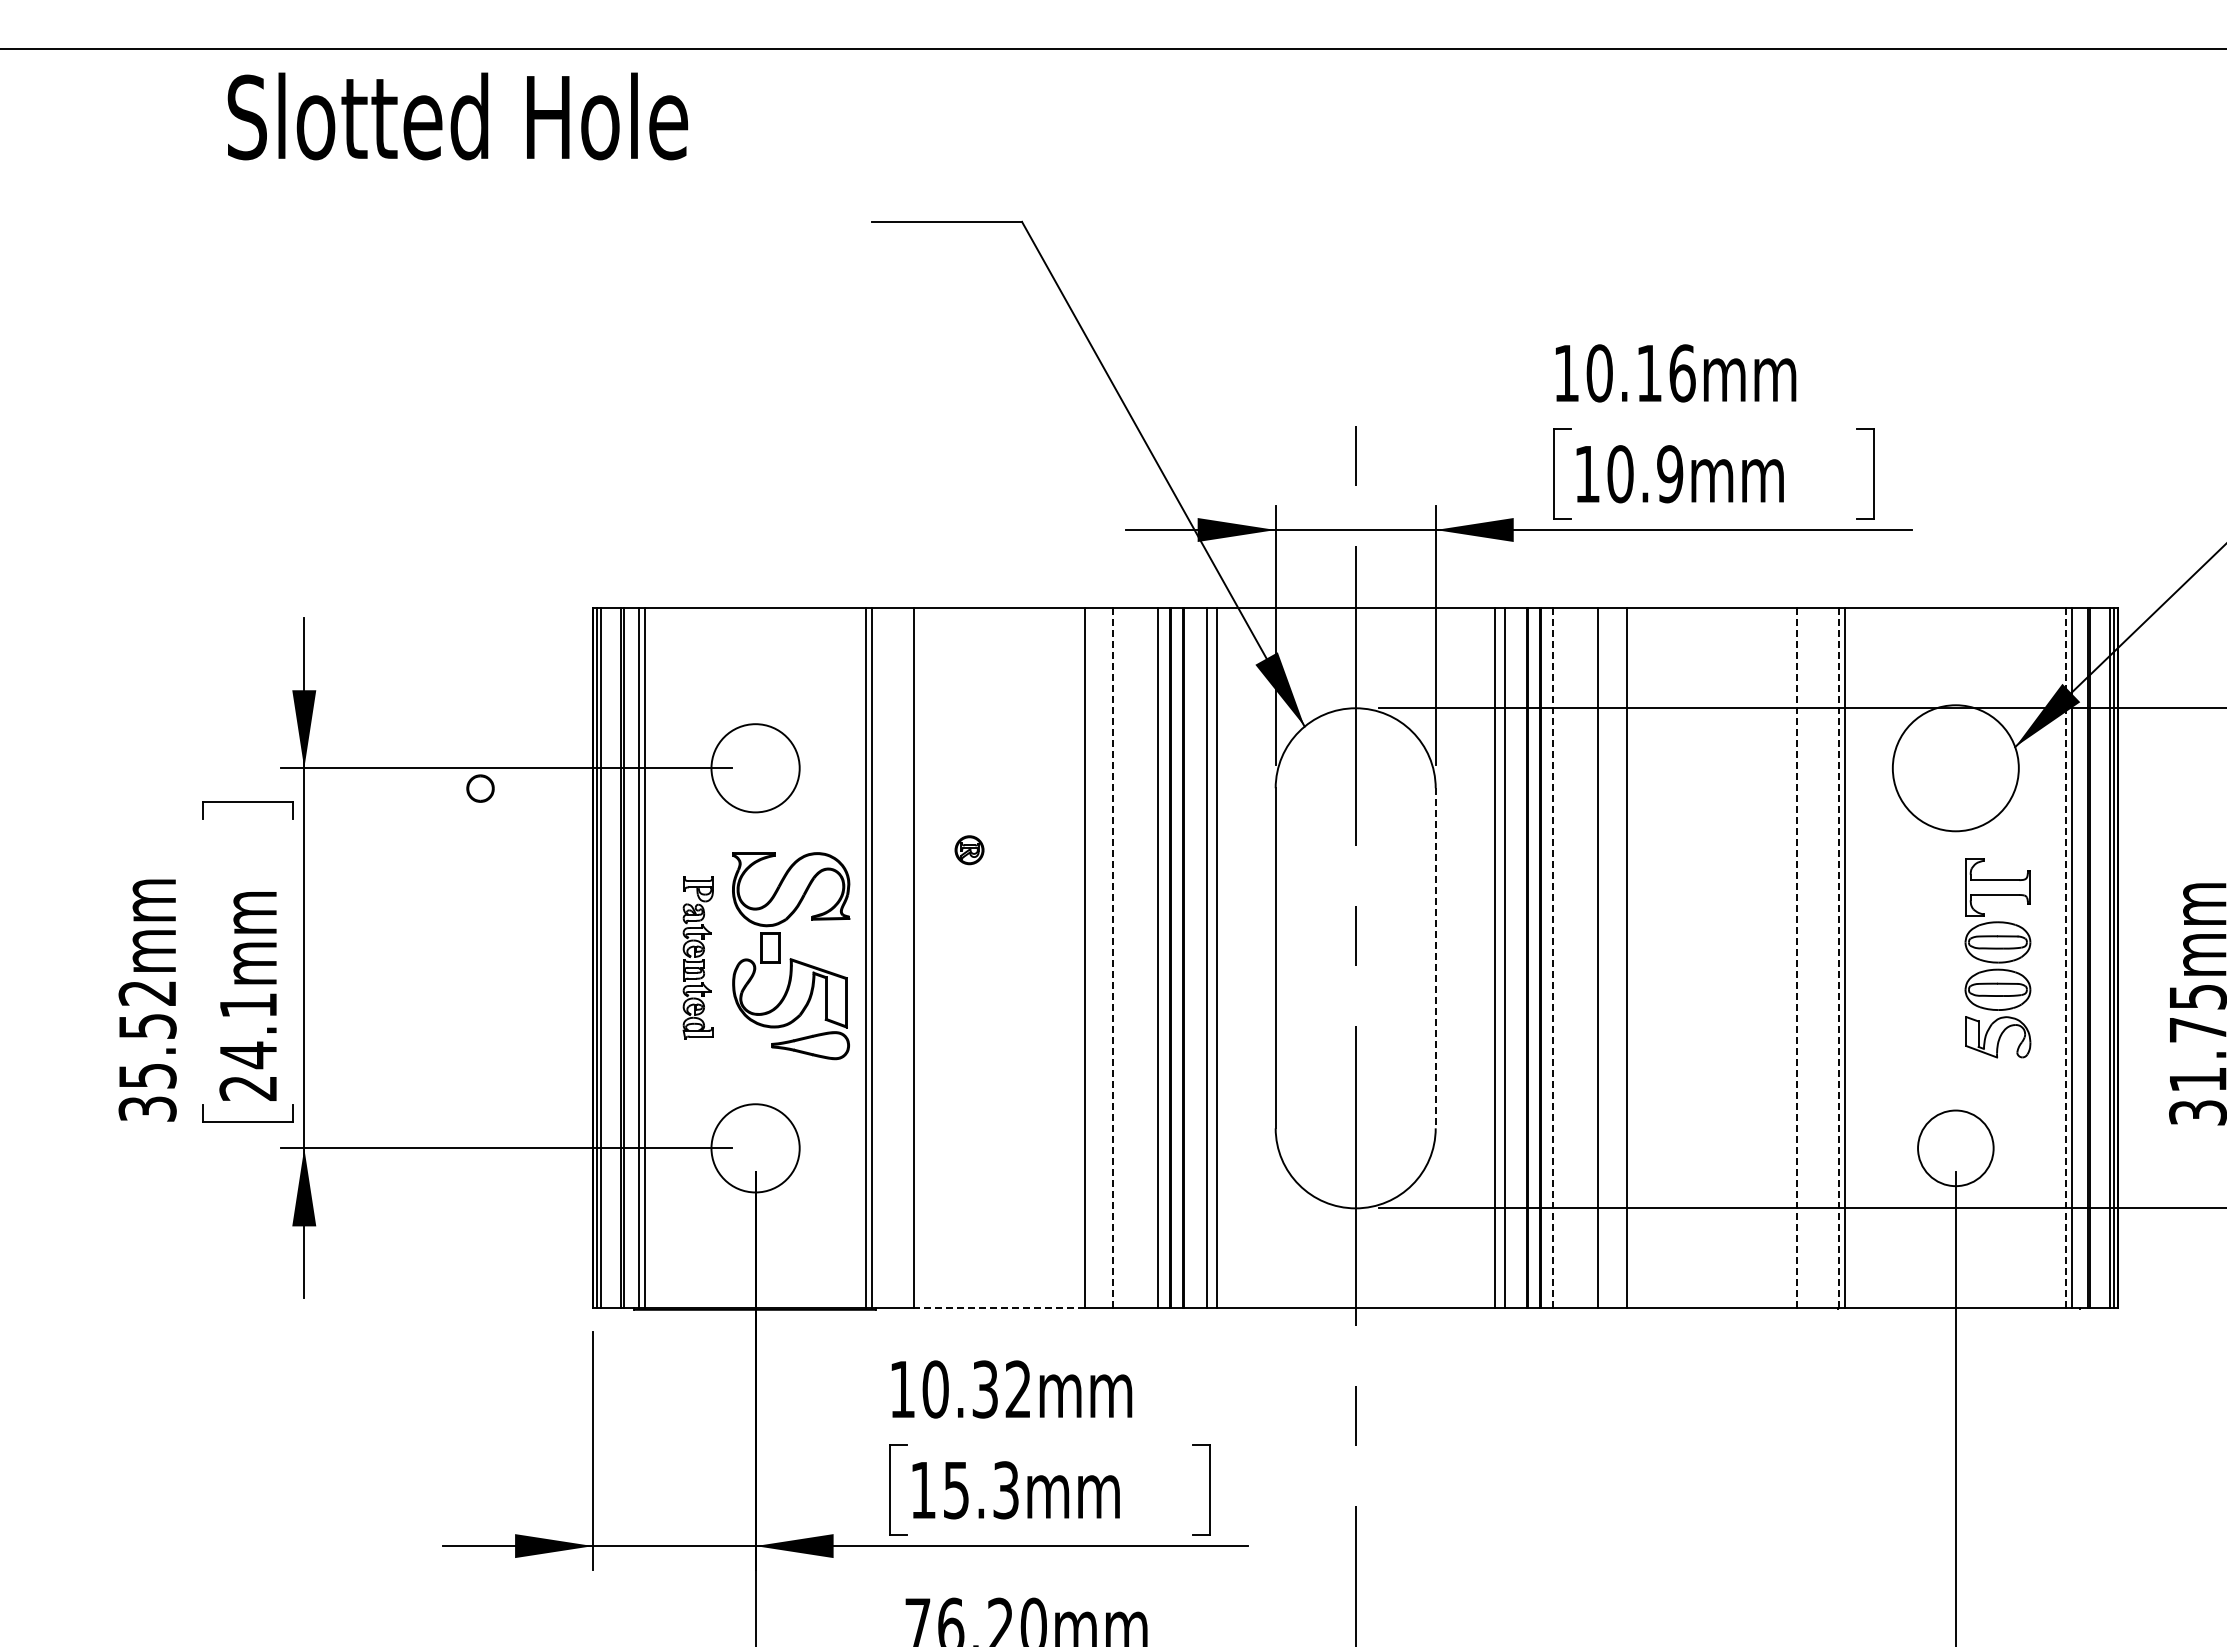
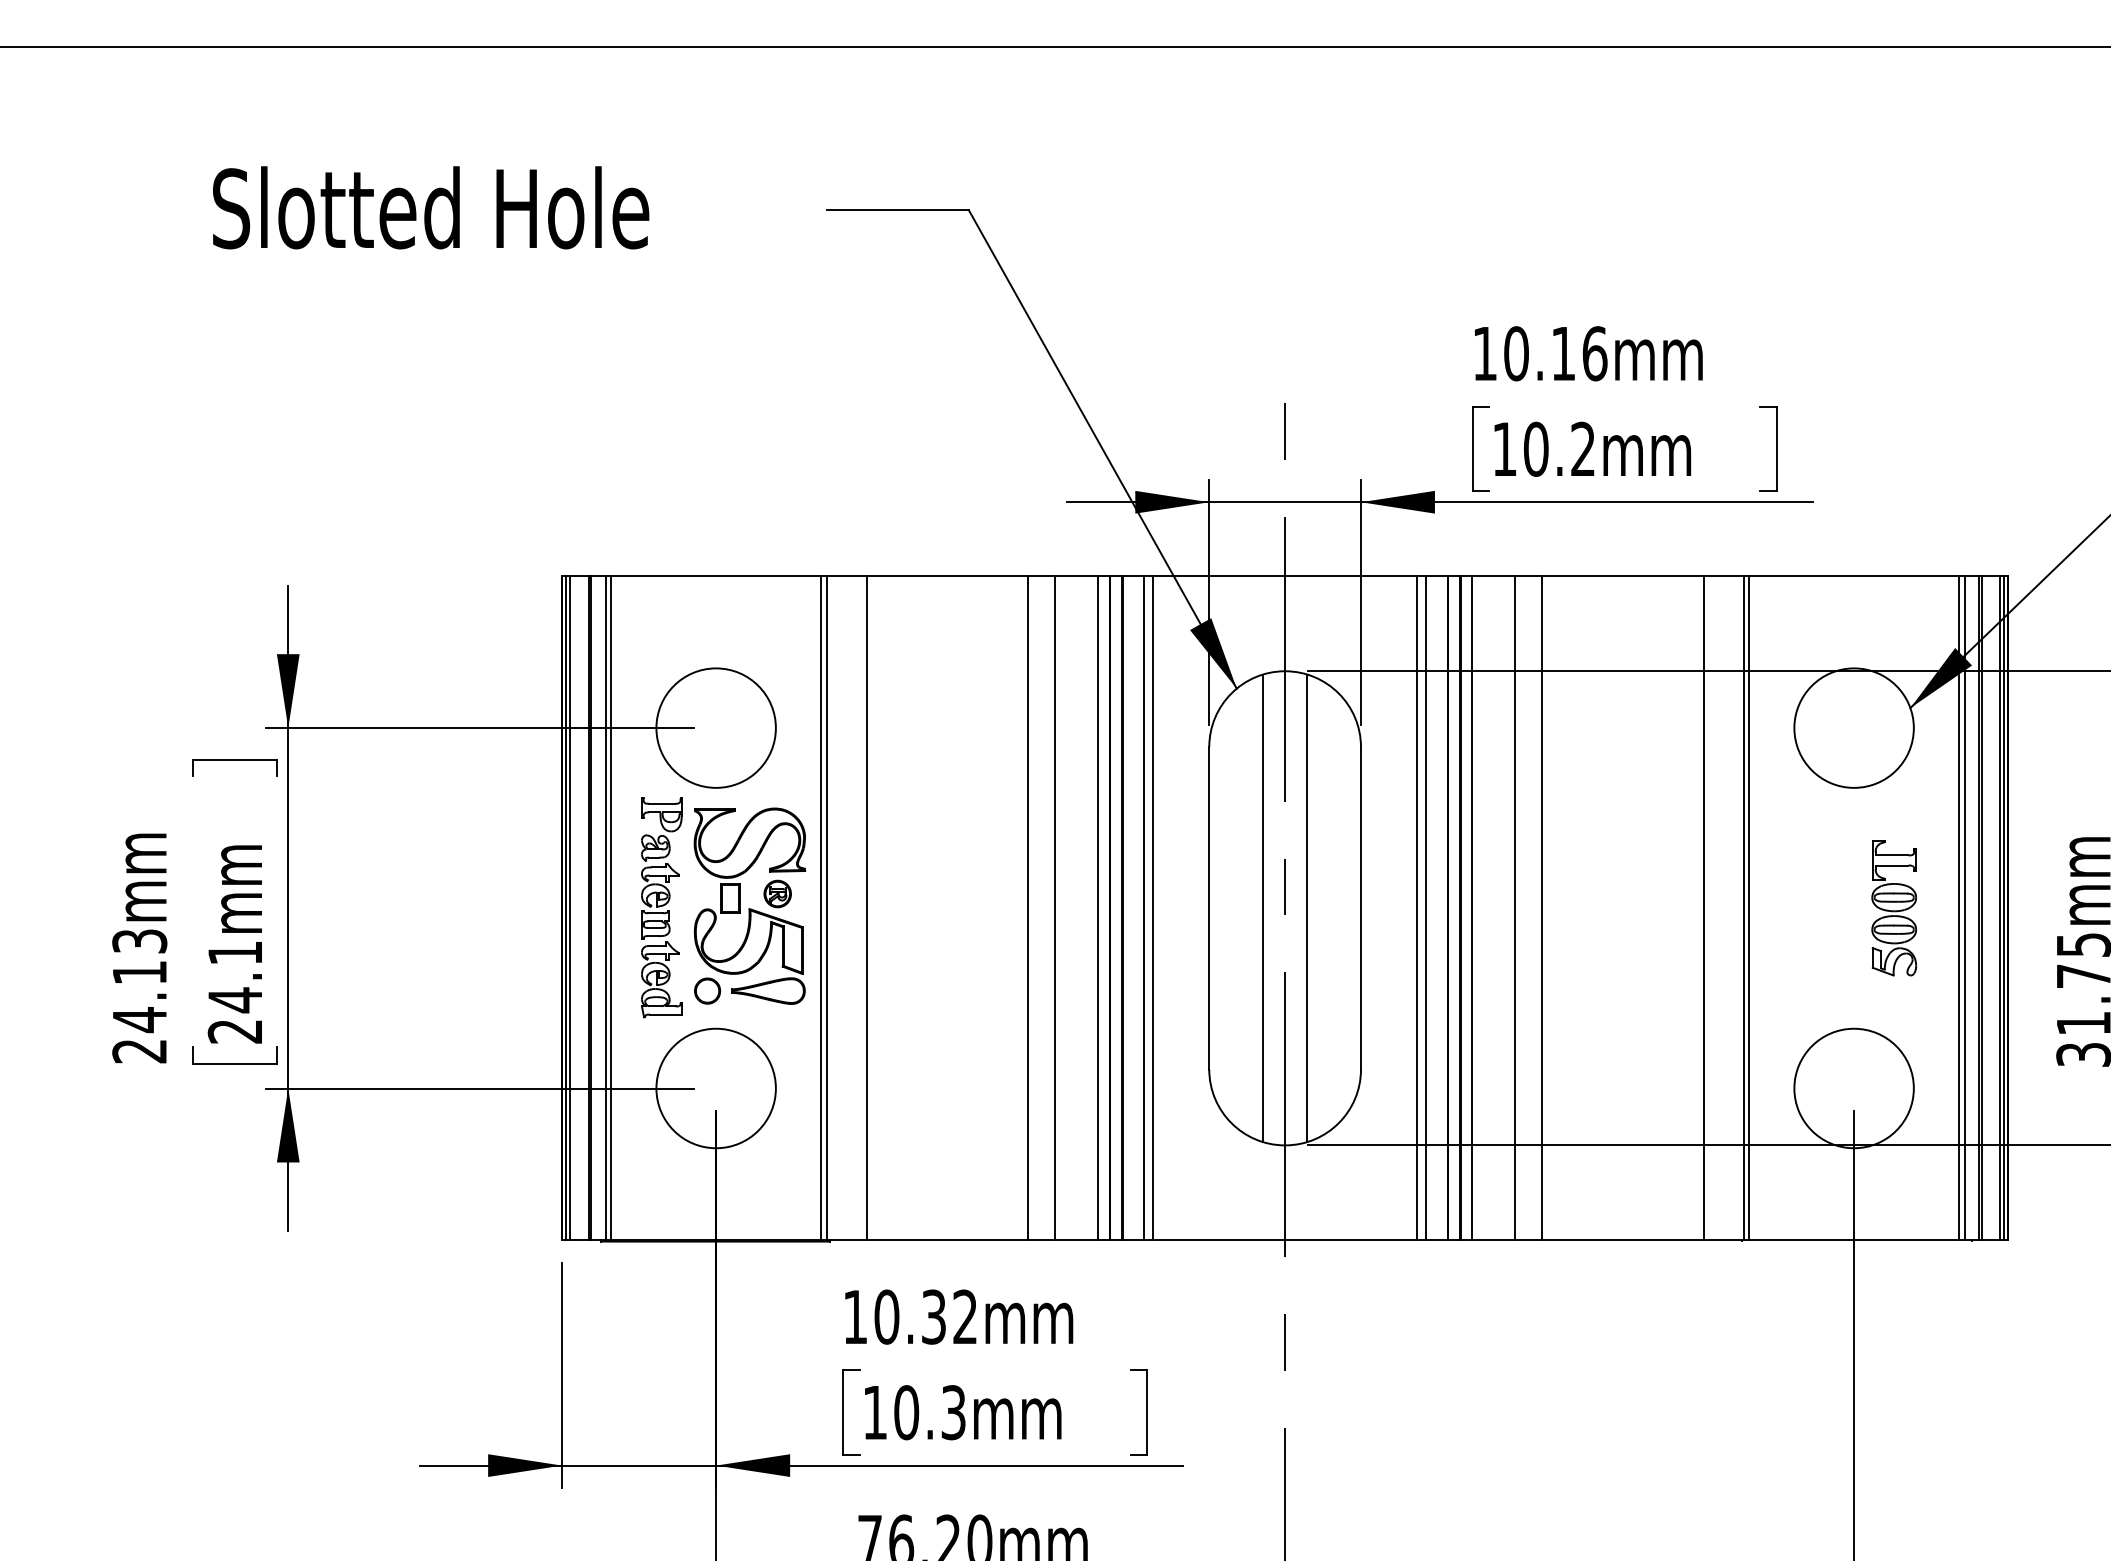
text: (457, 116) -> (430, 207), moved
text: (1670, 474) -> (1583, 449), 10.9mm -> 10.2mm
circle: (755, 768) -> (716, 728), size x1.43
part: (480, 788) -> (707, 990), moved
part: (969, 850) -> (777, 894), moved
part: (698, 957) -> (662, 907), size x1.43
line: (1113, 957) -> (1055, 907), dashed -> solid
line: (1332, 957) -> (1263, 907), added
line: (1379, 957) -> (1307, 907), added
line: (1552, 957) -> (1471, 907), dashed -> solid
line: (1797, 957) -> (1704, 907), dashed -> solid
line: (1839, 957) -> (1743, 907), dashed -> solid
line: (2066, 957) -> (1959, 907), dashed -> solid
line: (1435, 958) -> (1360, 908), dashed -> solid
part: (1998, 958) -> (1894, 908), size x0.71
text: (147, 1050) -> (139, 995), 35.52mm -> 24.13mm
circle: (755, 1148) -> (716, 1088), size x1.43
circle: (1955, 1148) -> (1853, 1088), size x1.67
line: (999, 1308) -> (947, 1240), dashed -> solid
text: (956, 1490) -> (906, 1412), 15.3mm -> 10.3mm

